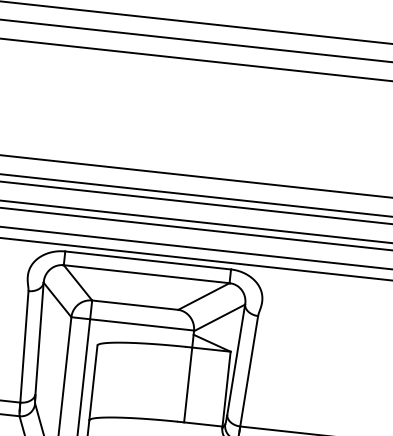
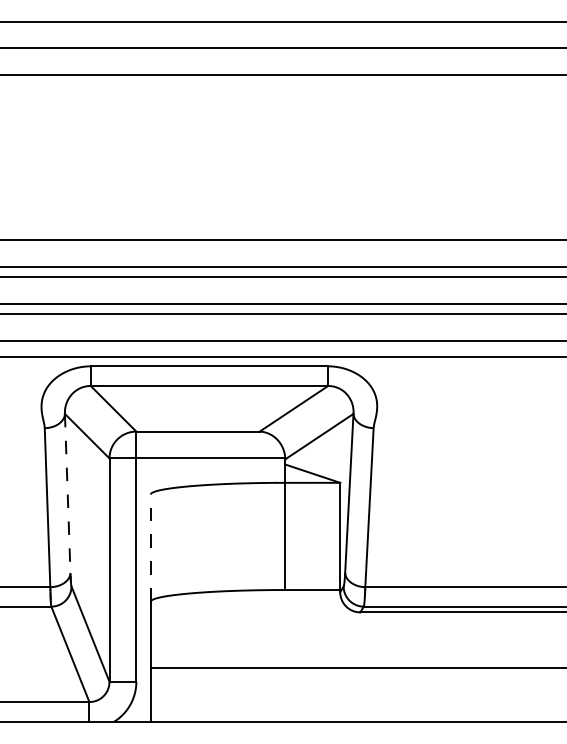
line: (39, 339) -> (67, 494), solid -> dashed
line: (93, 383) -> (150, 548), solid -> dashed

